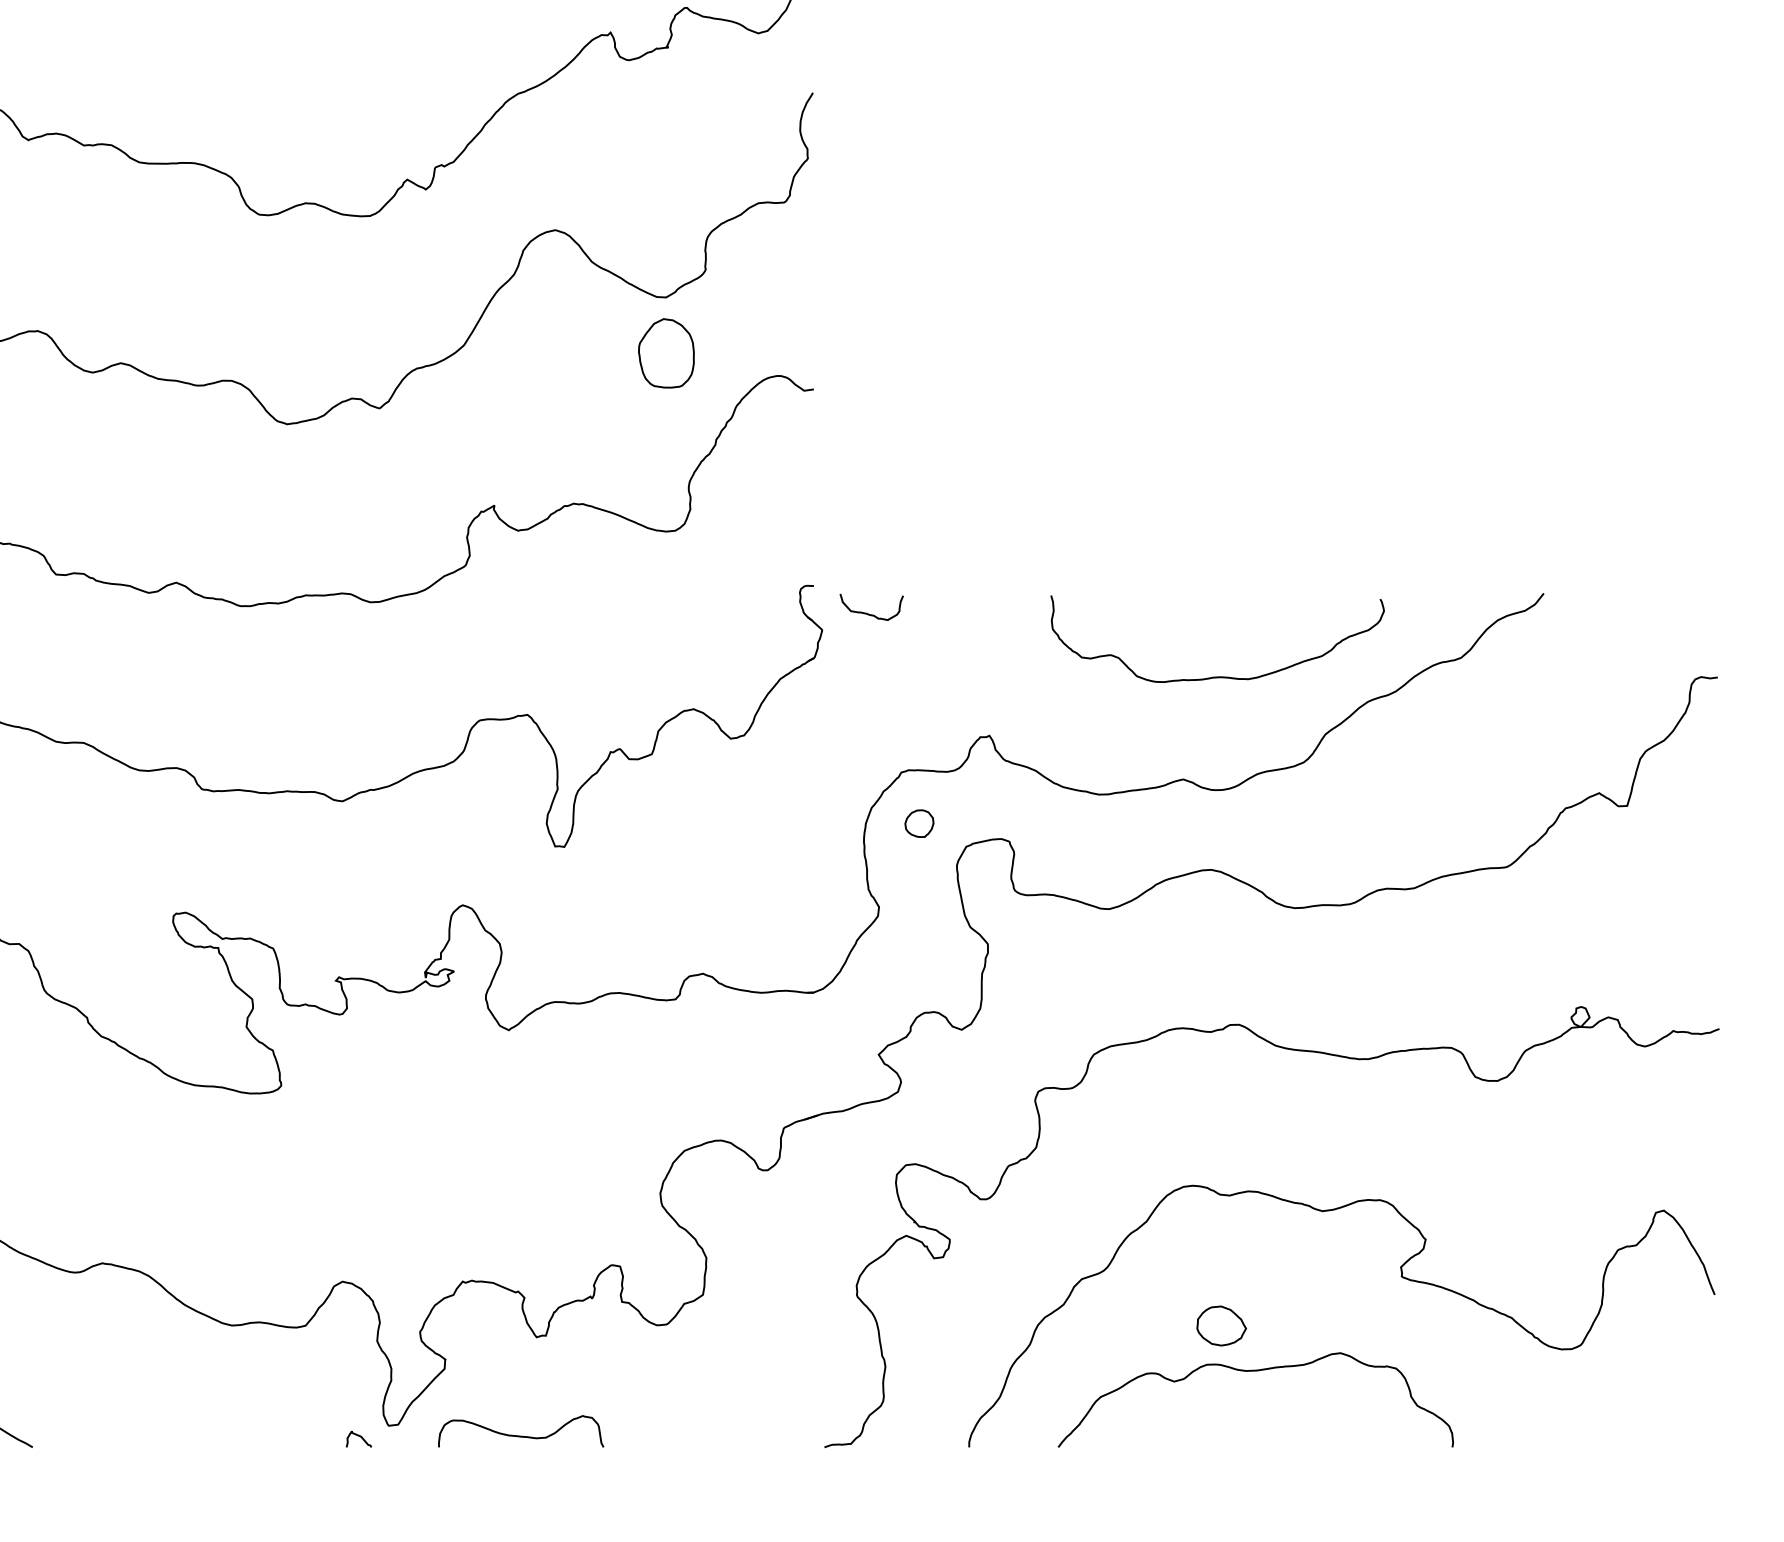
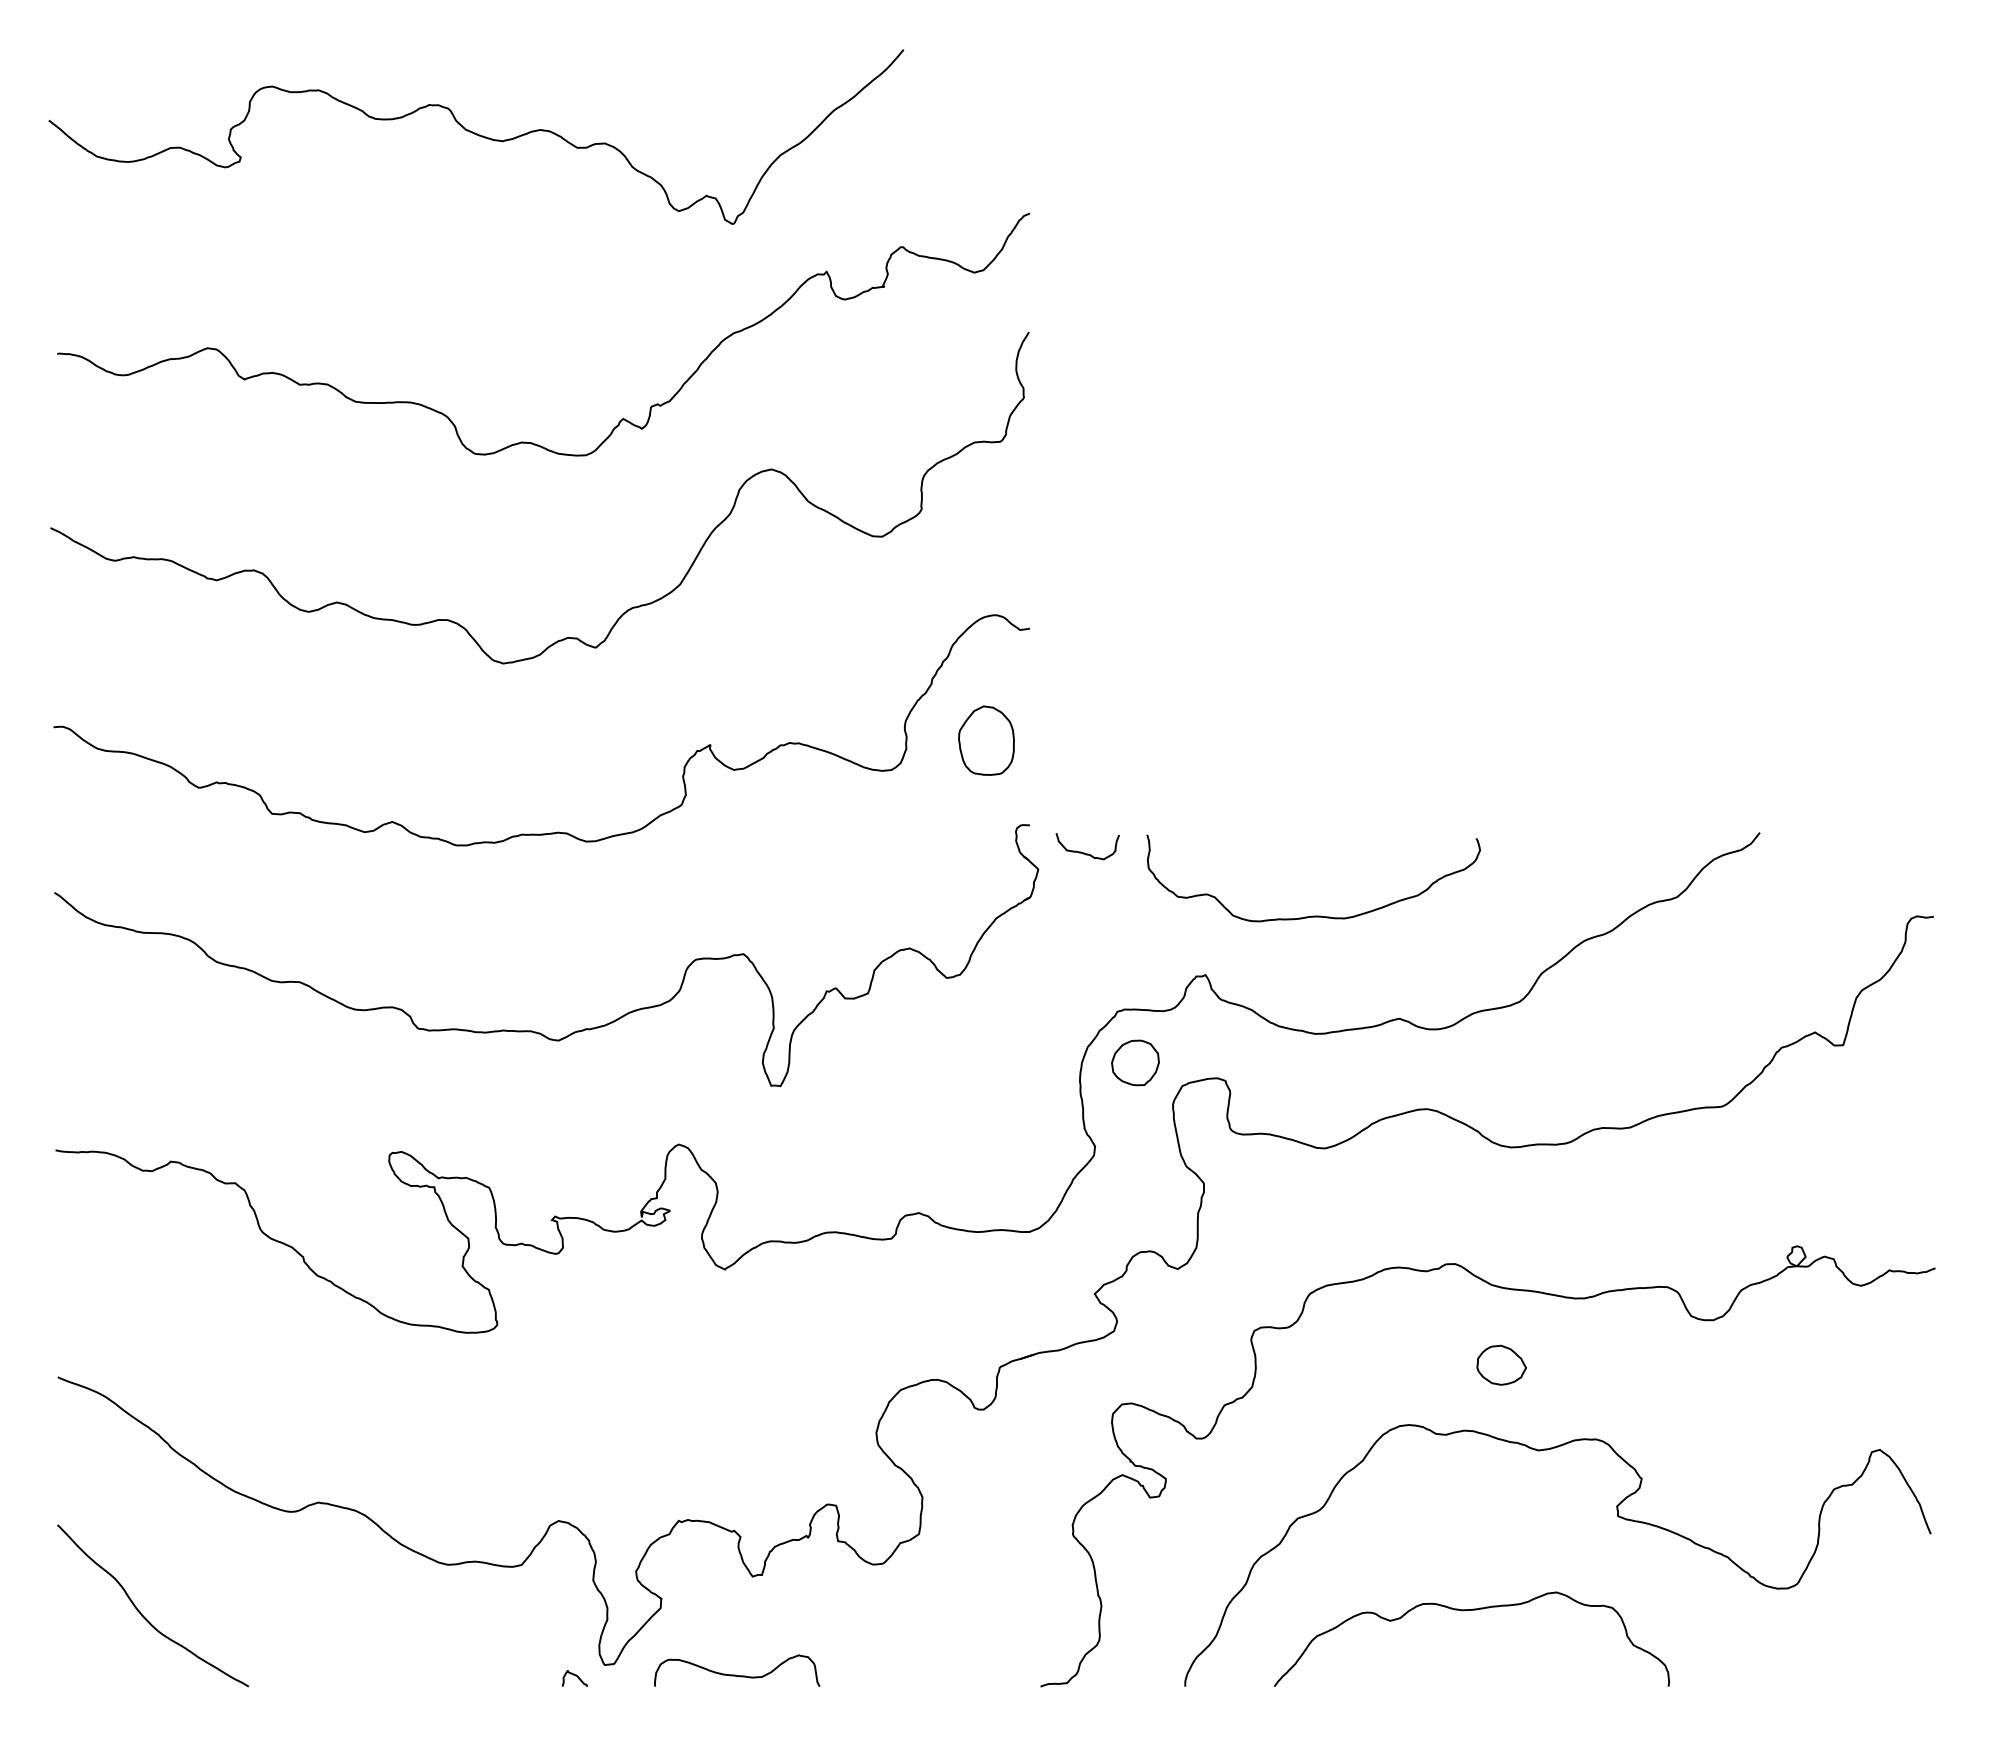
part: (666, 353) -> (986, 740), moved
curve: (1217, 676) -> (1313, 915), moved
part: (919, 823) -> (1135, 1062), size x1.67
part: (1221, 1325) -> (1501, 1364), moved

